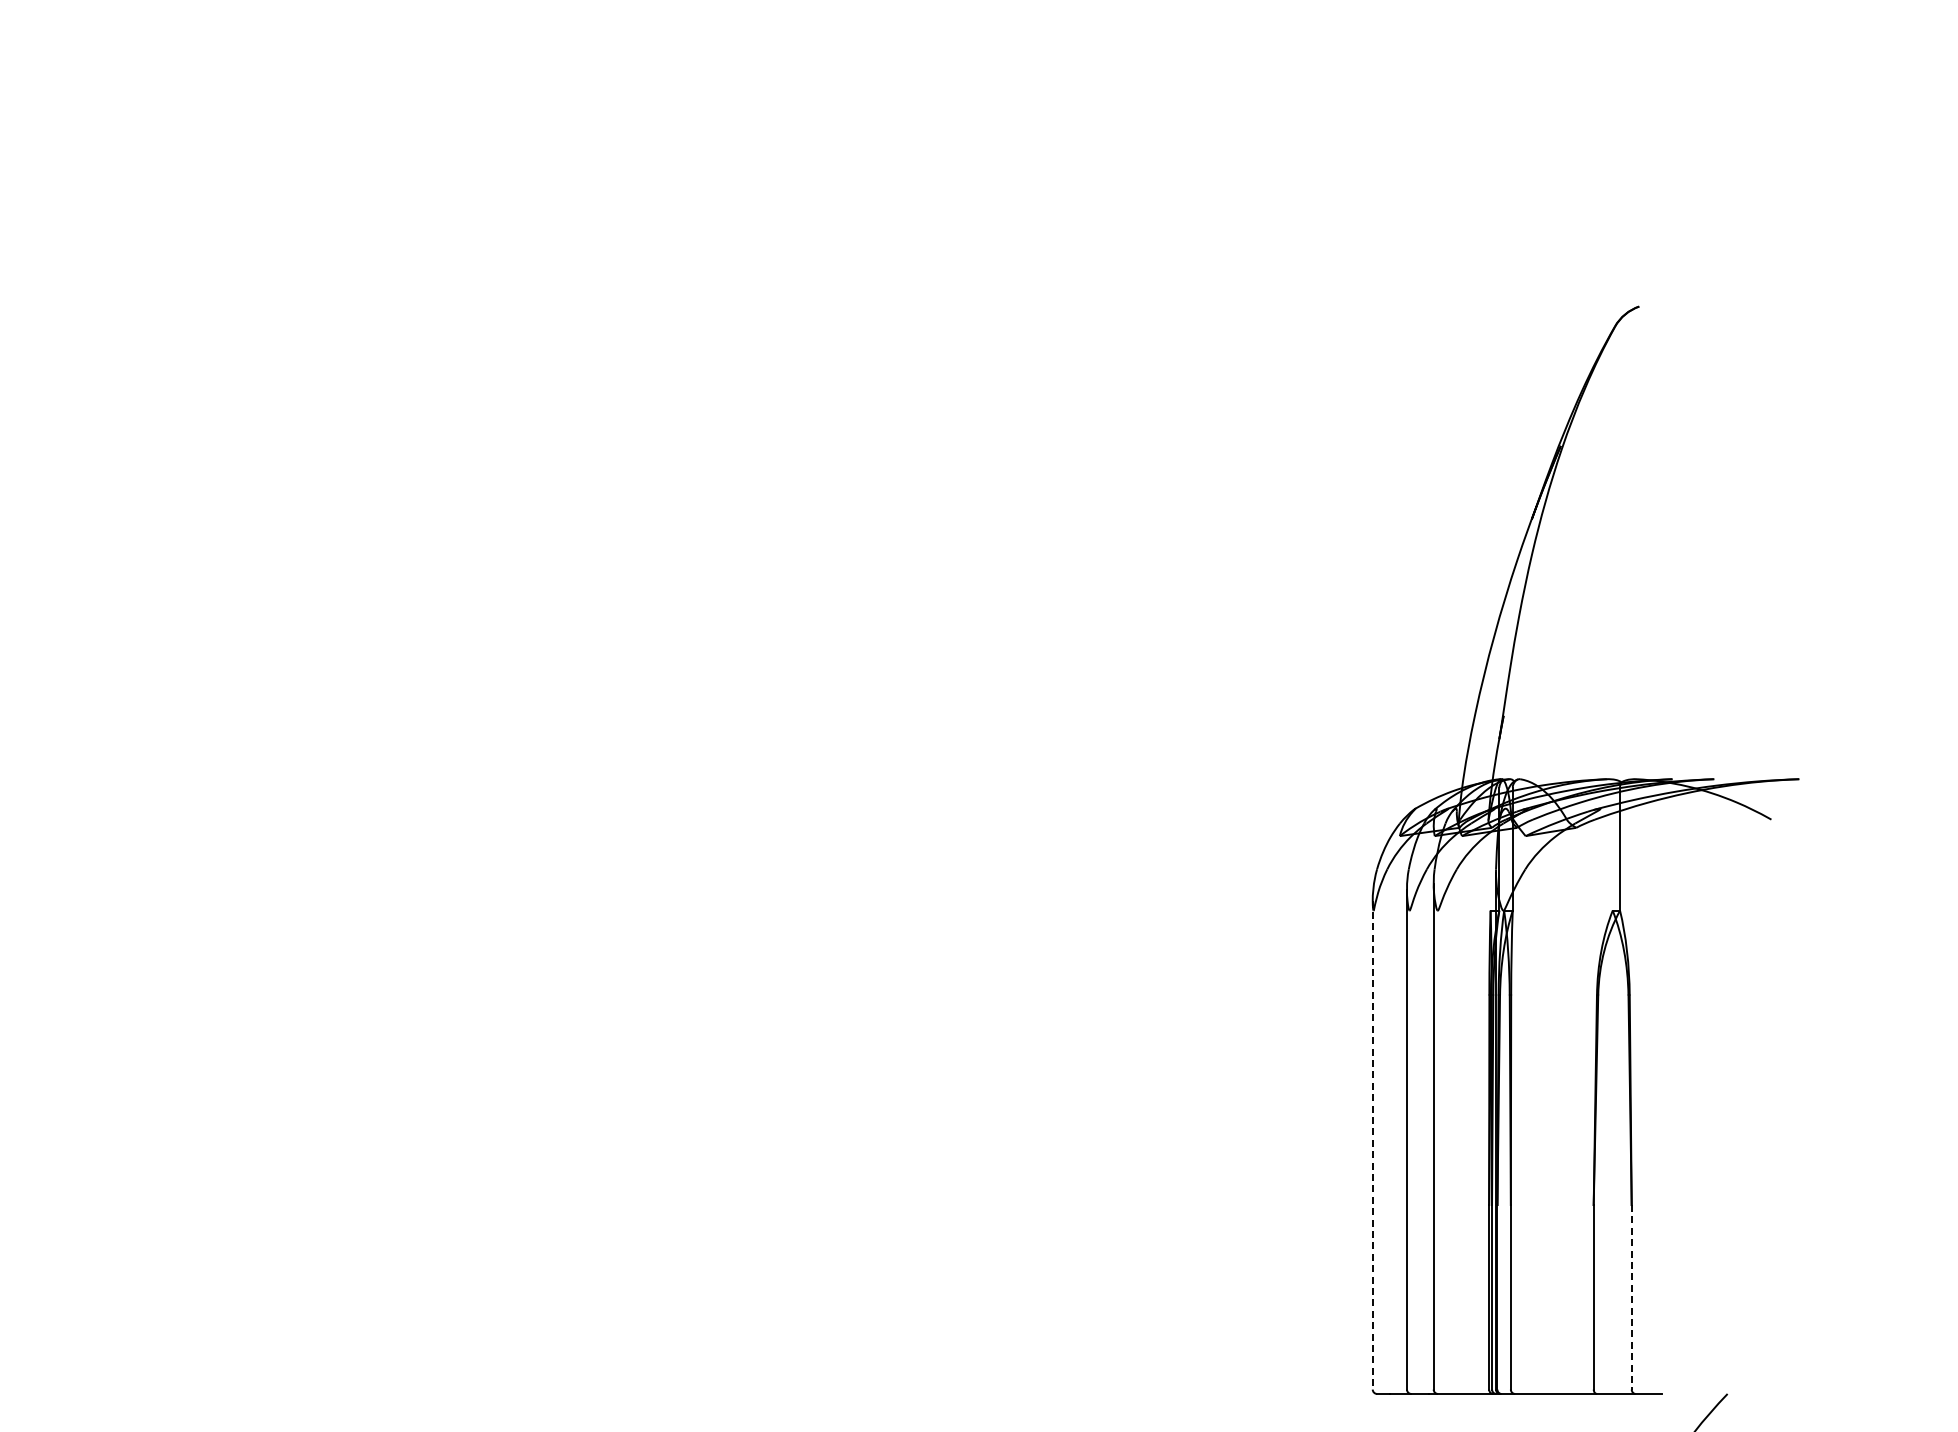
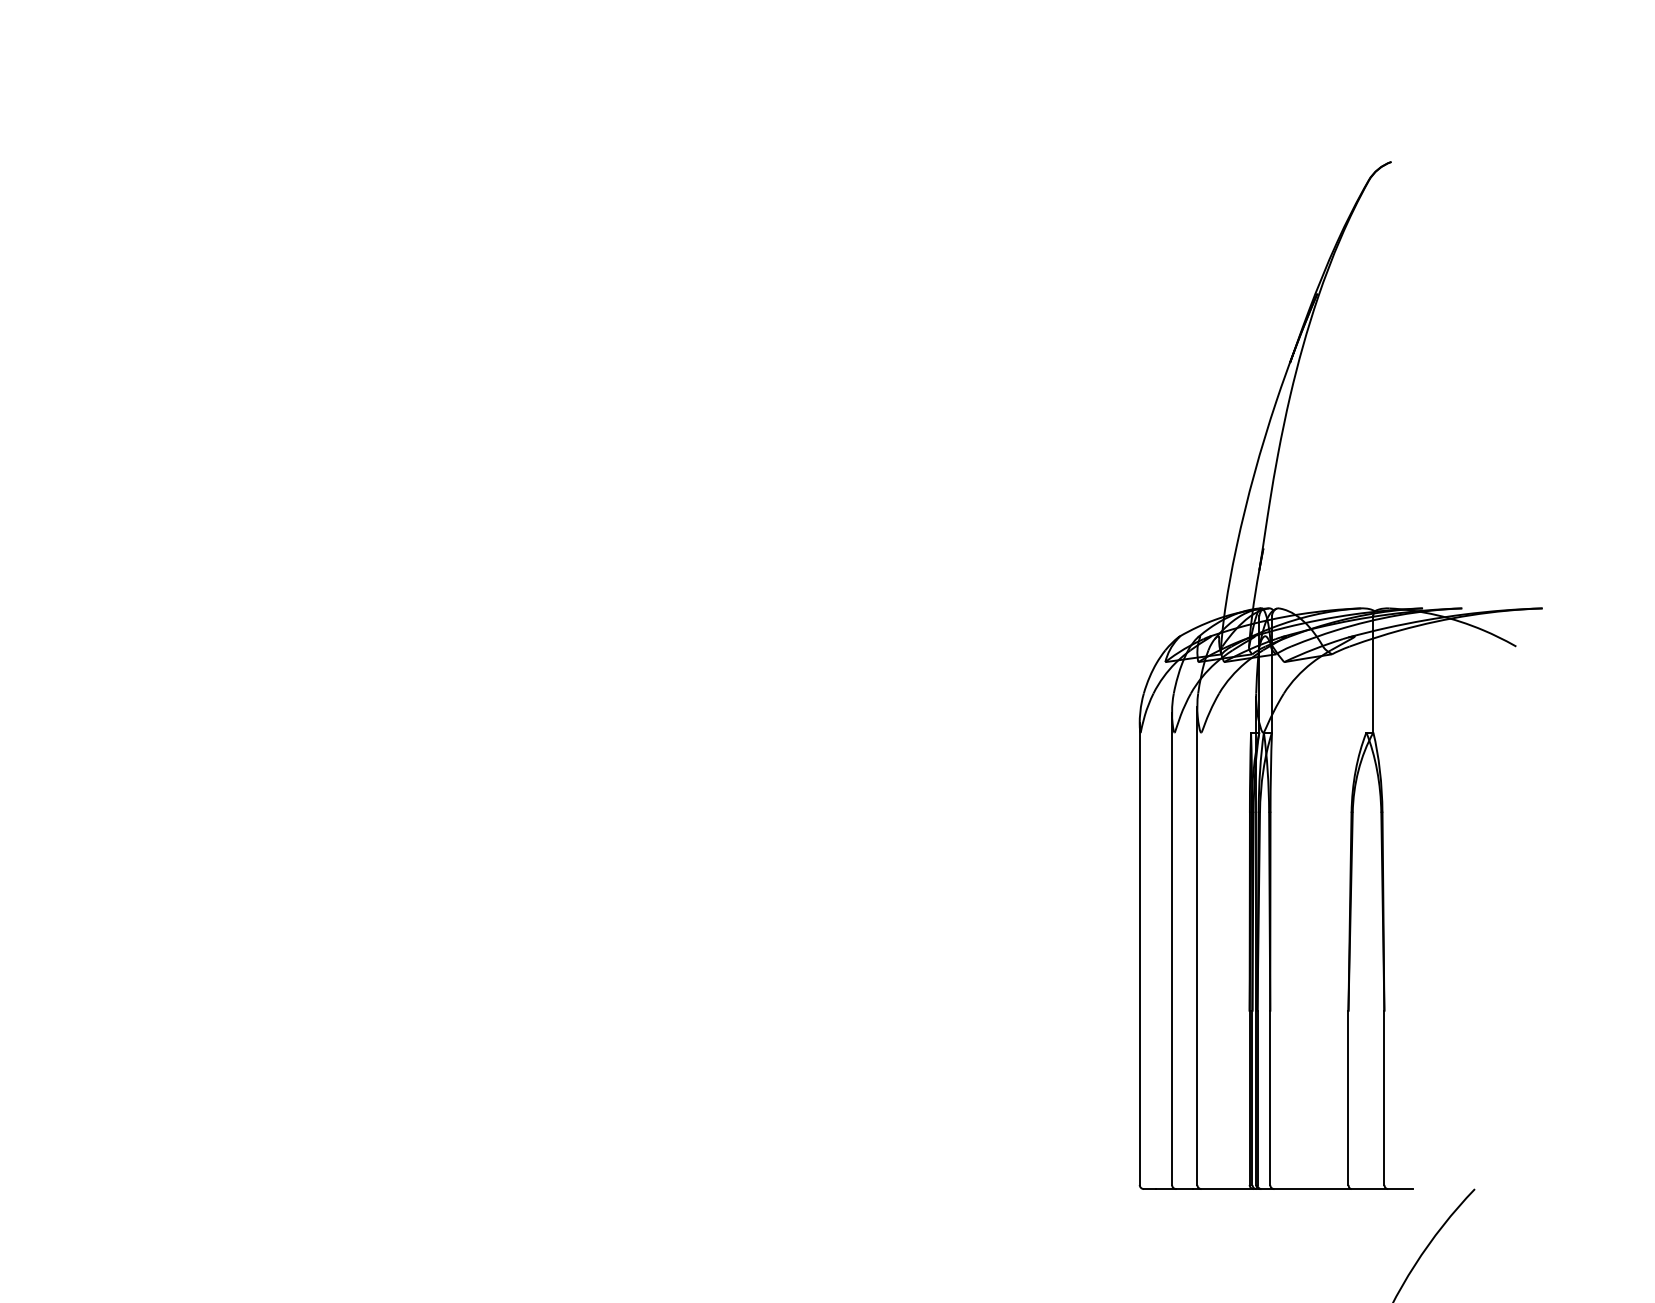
line: (1372, 1145) -> (1139, 954), dashed -> solid
line: (1631, 1297) -> (1384, 1097), dashed -> solid

